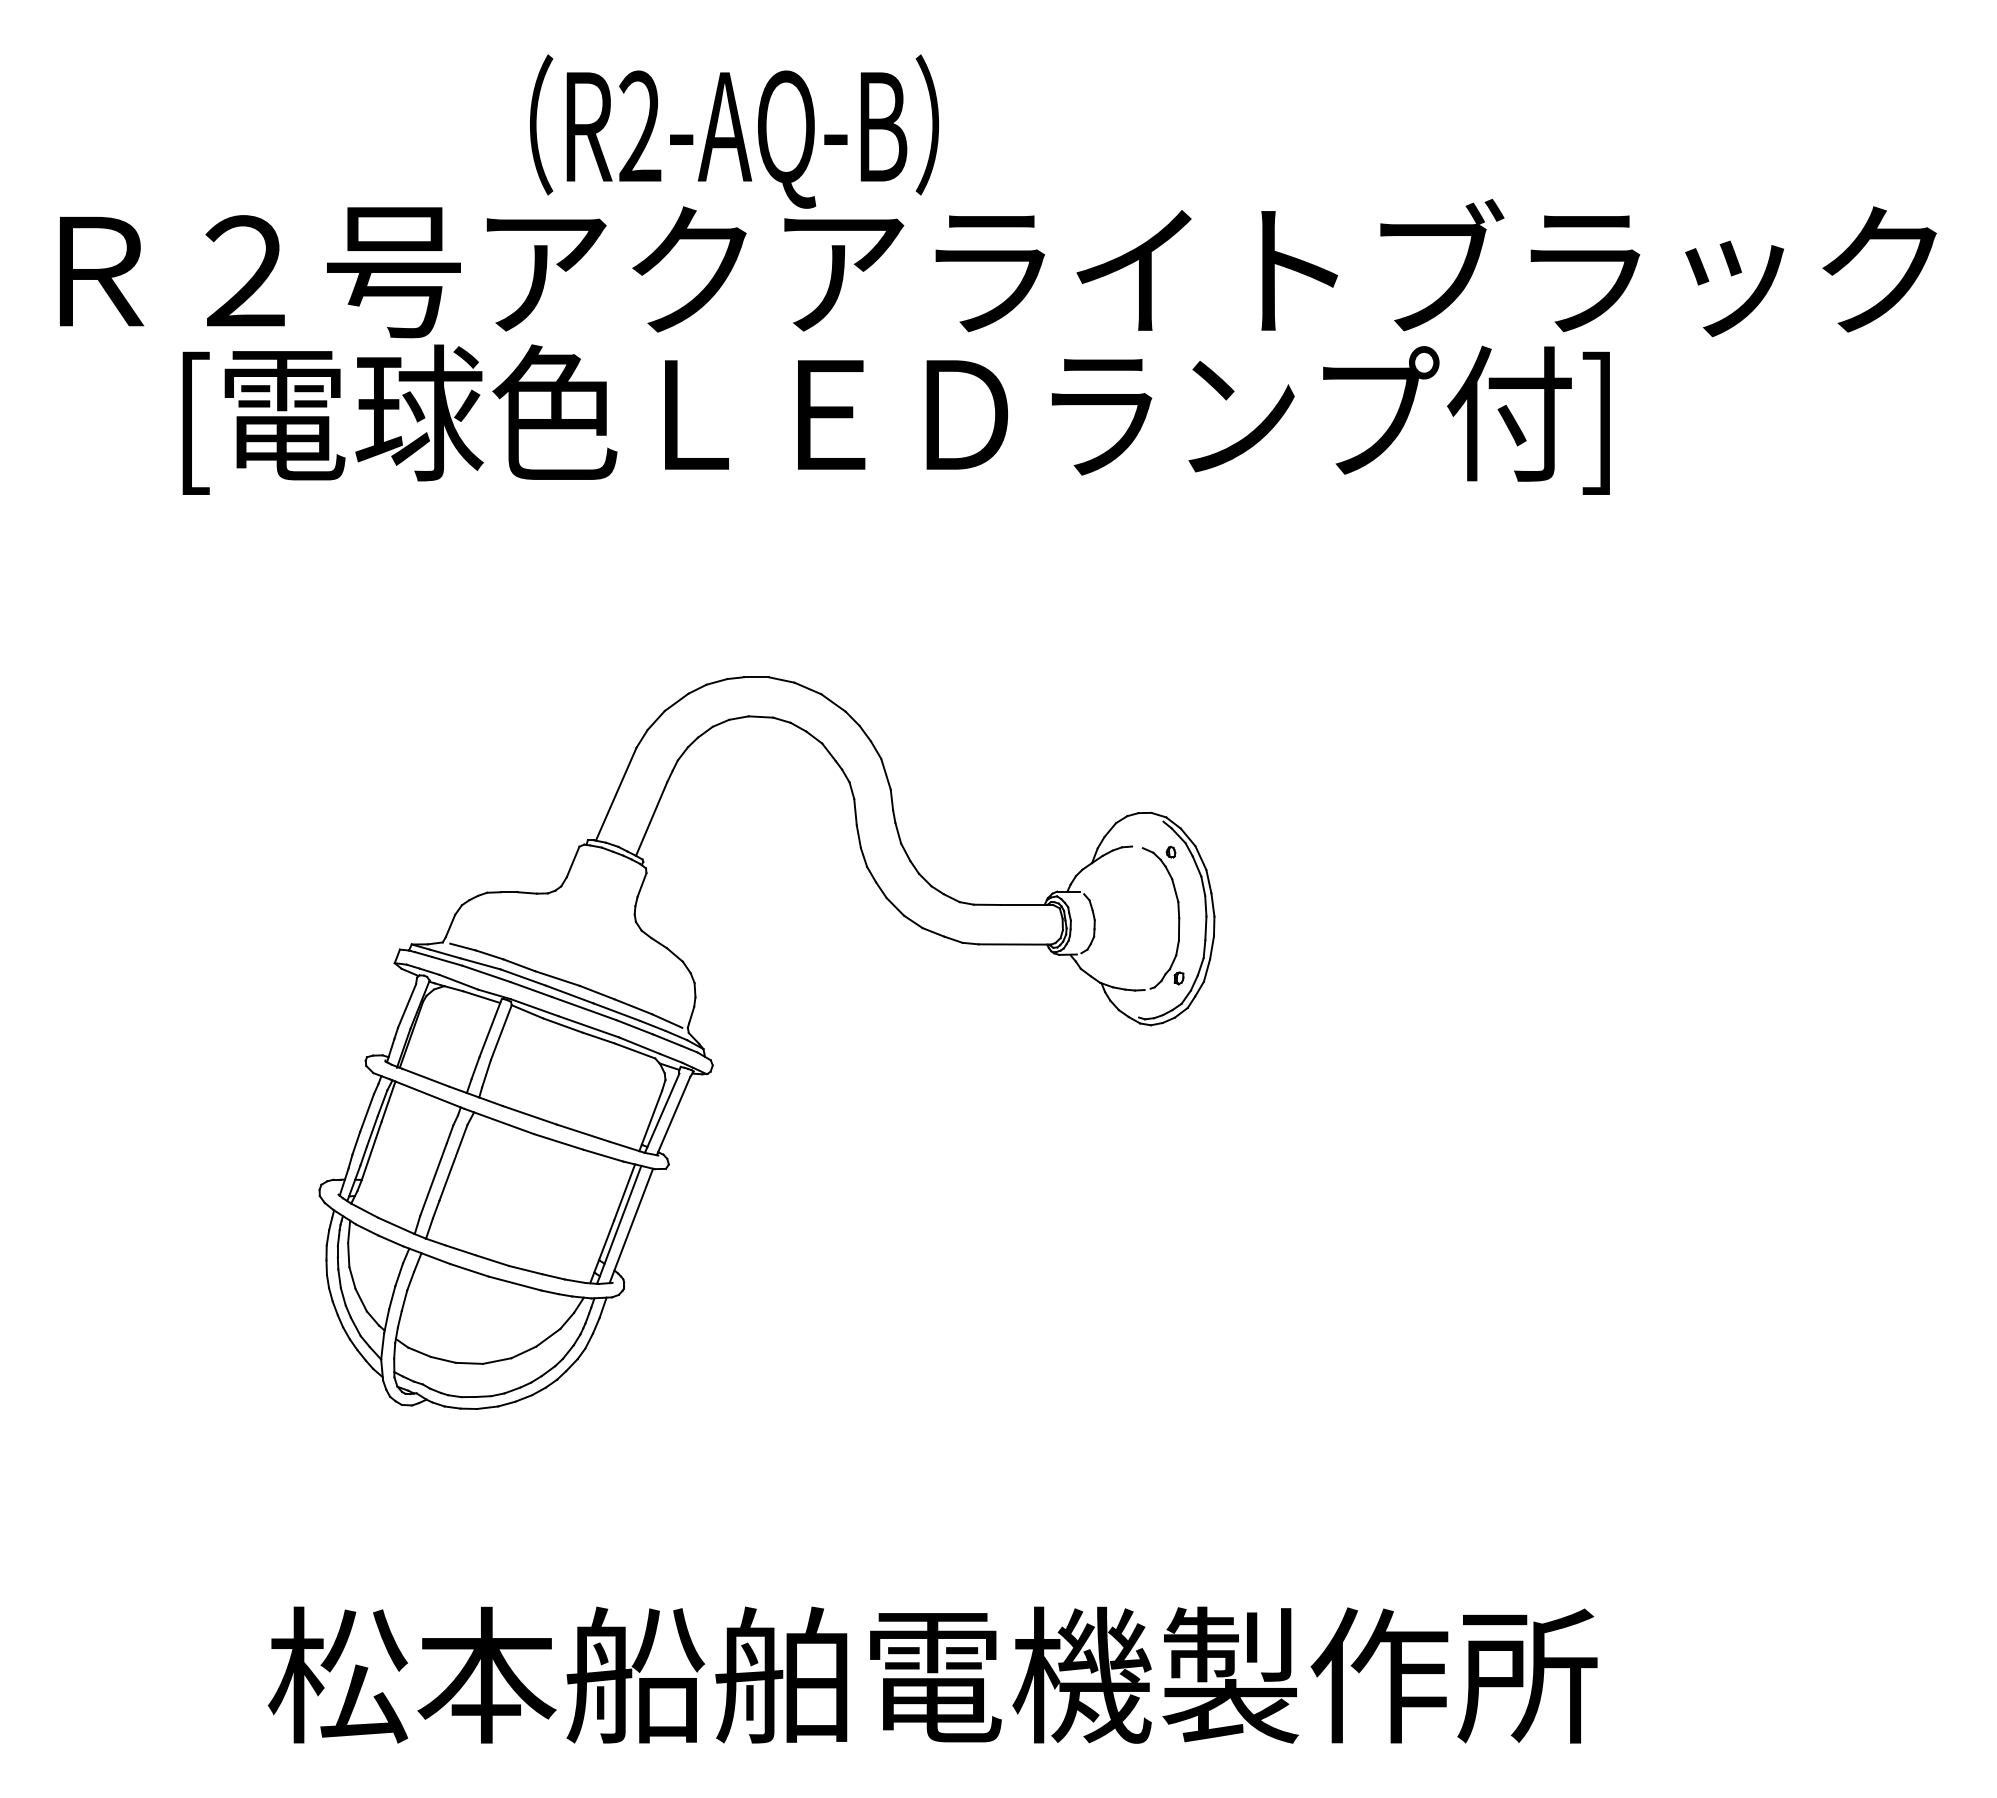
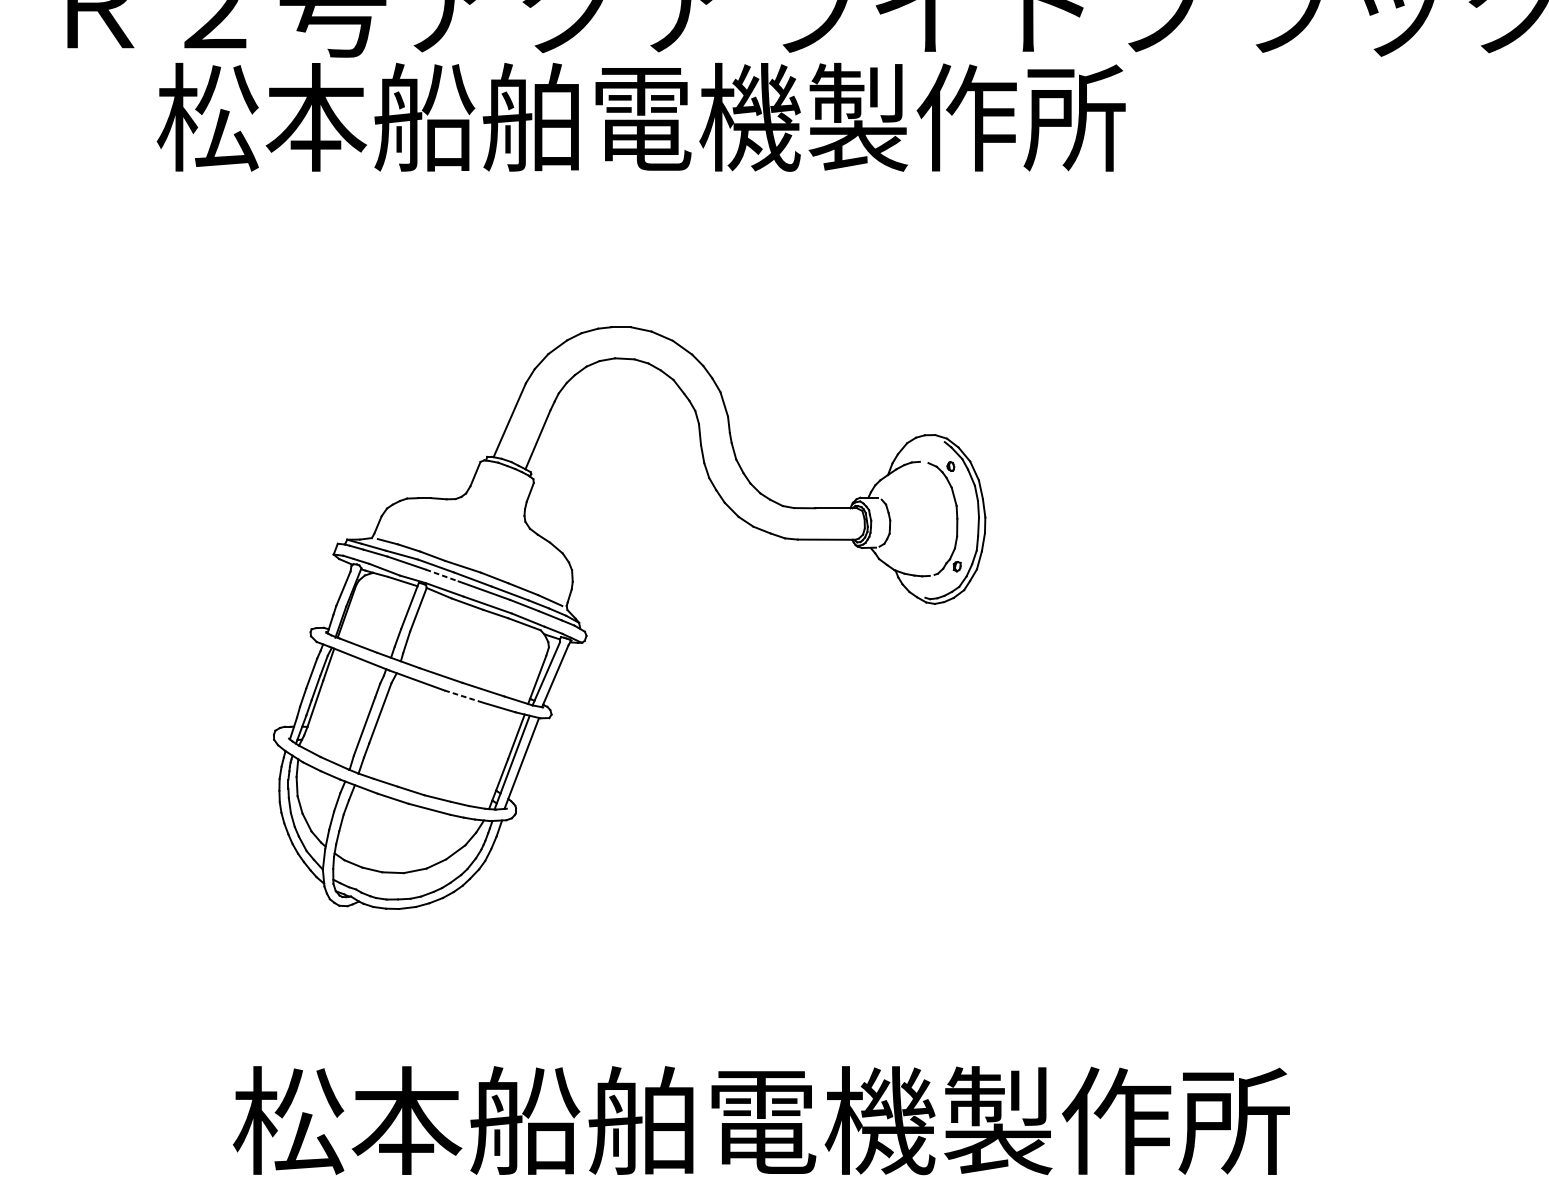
text: (890, 419) -> (727, 122), [電球色ＬＥＤランプ付] -> 松本船舶電機製作所
line: (531, 989) -> (442, 575), solid -> dashed
line: (559, 1142) -> (464, 697), solid -> dashed

